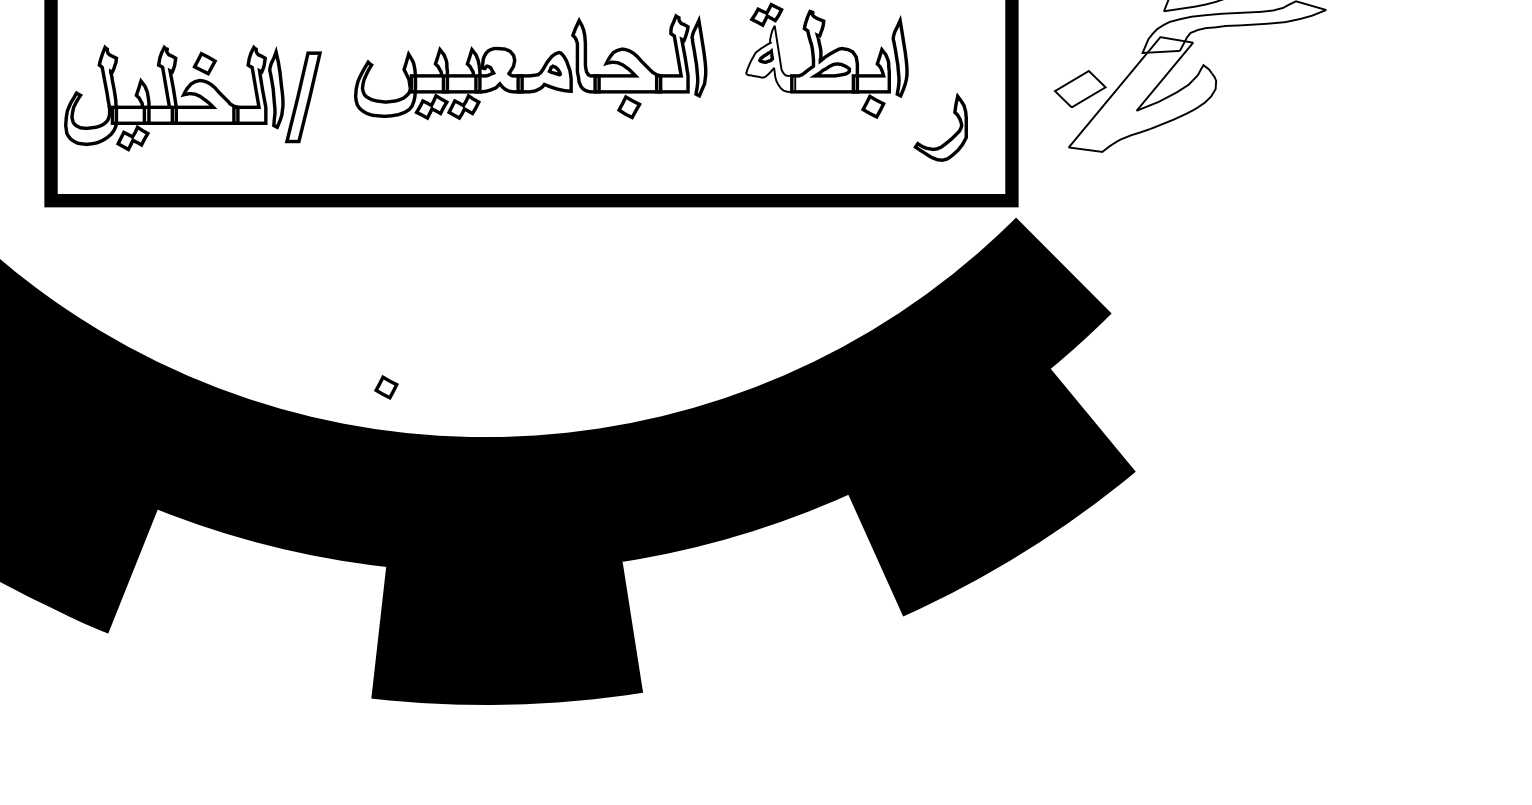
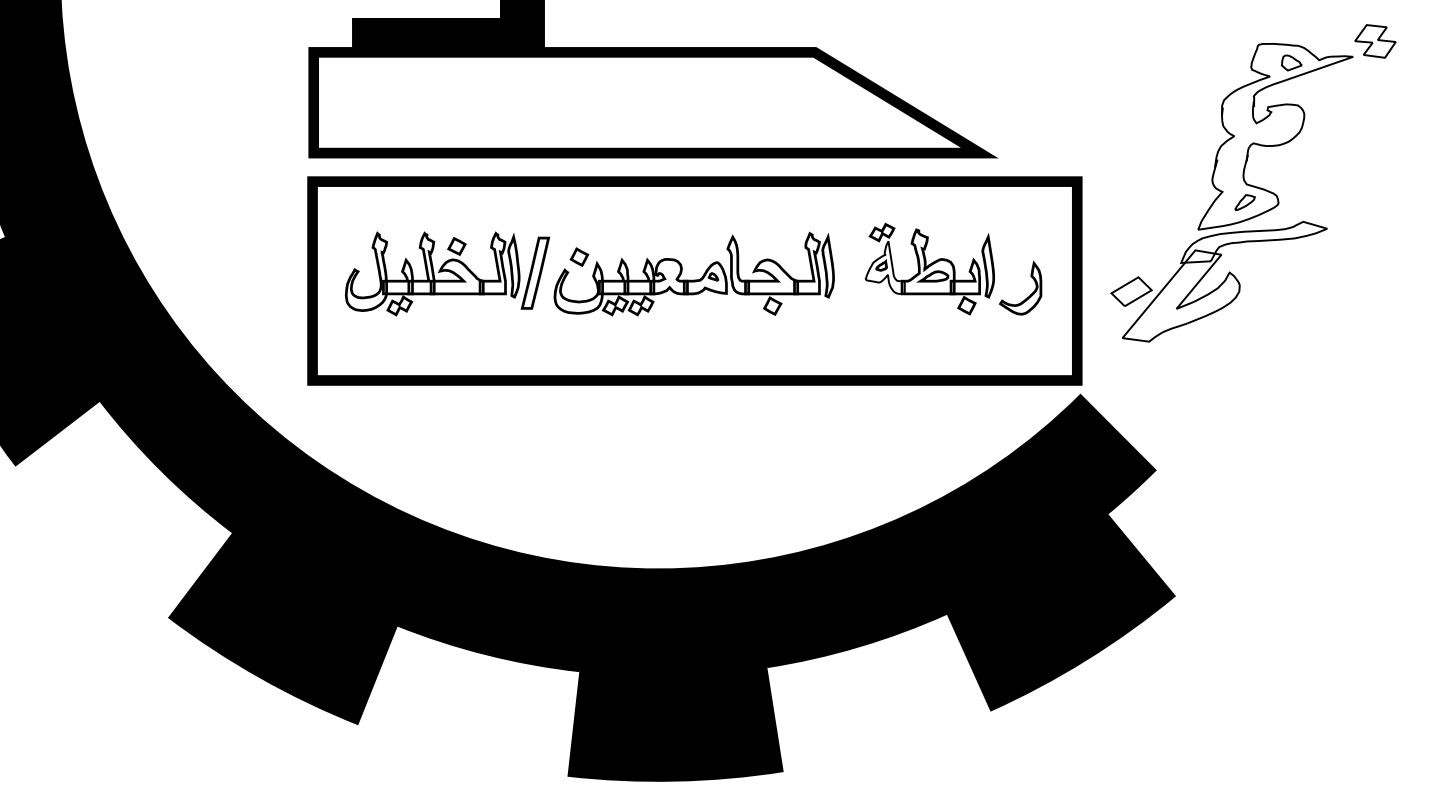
part: (192, 97) -> (447, 273), moved
part: (948, 139) -> (1026, 297), moved
part: (386, 386) -> (579, 256), moved

